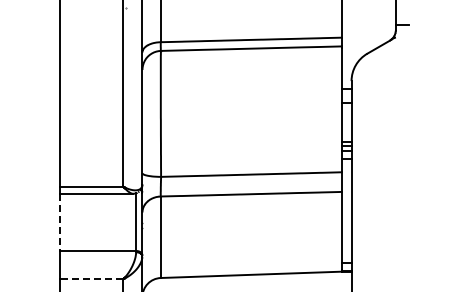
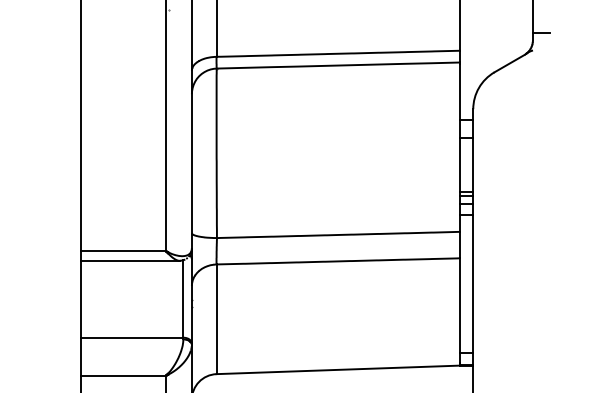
line: (60, 222) -> (81, 299), dashed -> solid
line: (91, 279) -> (123, 376), dashed -> solid

